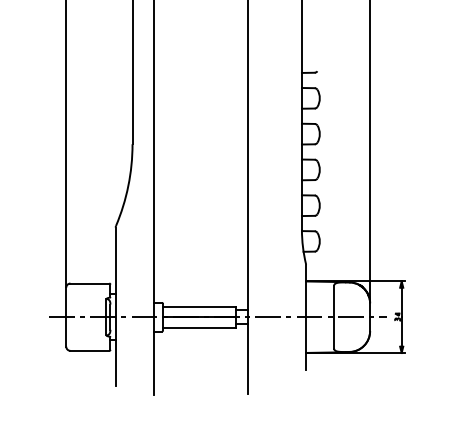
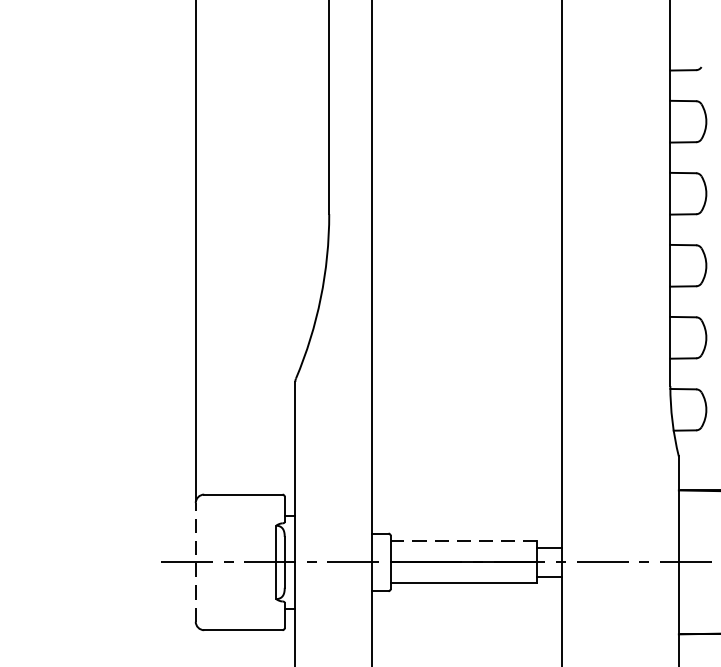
line: (198, 306) -> (462, 540), solid -> dashed
line: (66, 316) -> (196, 560), solid -> dashed

